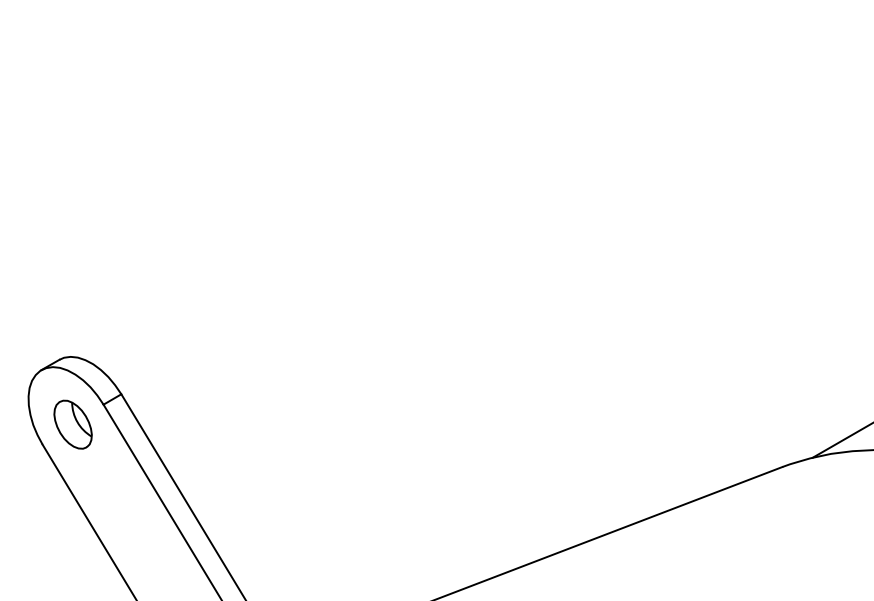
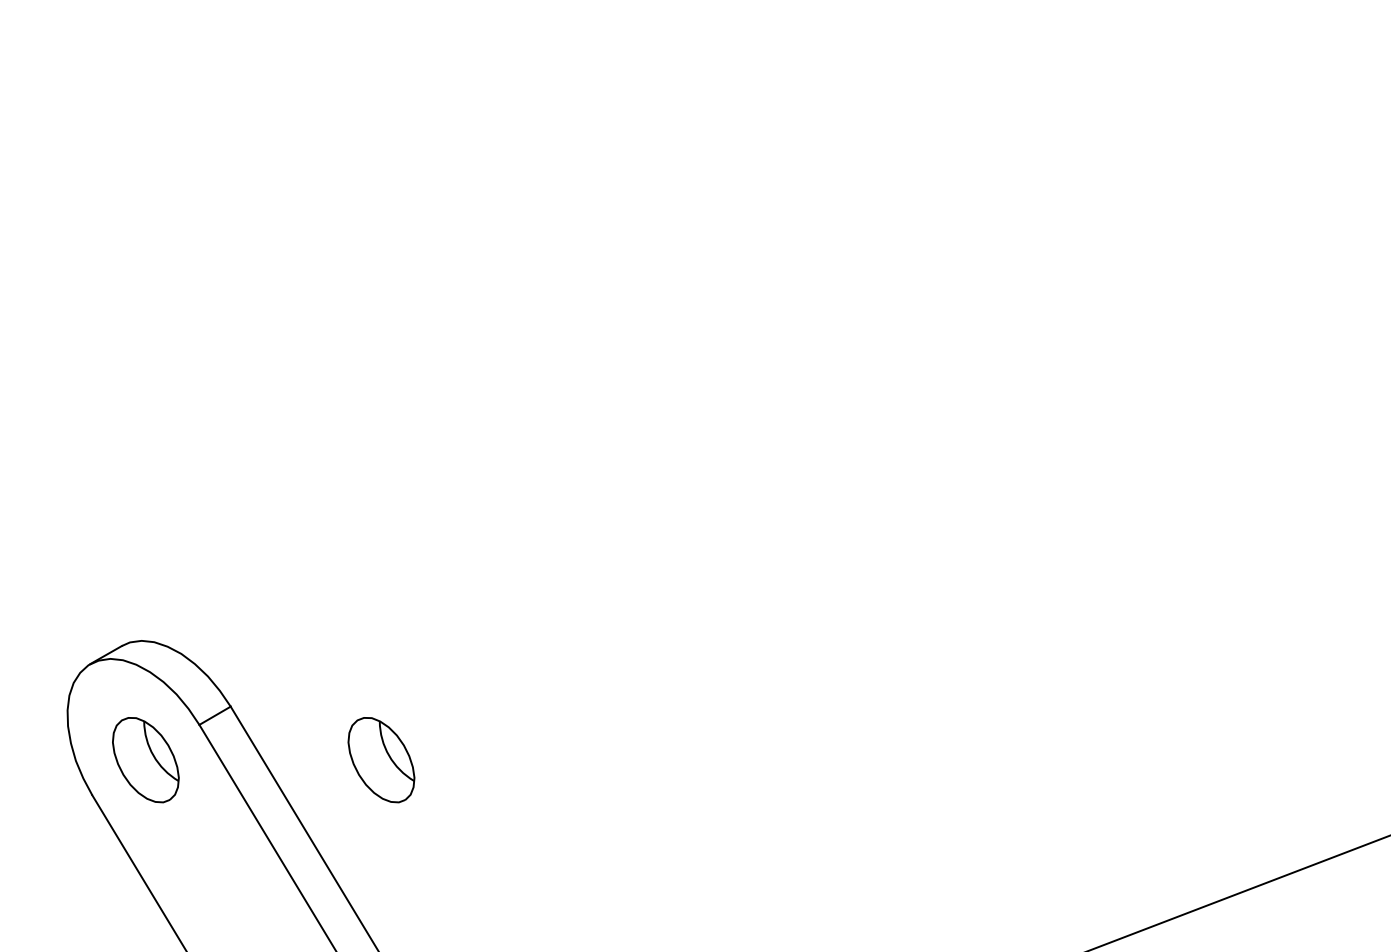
part: (206, 424) -> (380, 759), added

